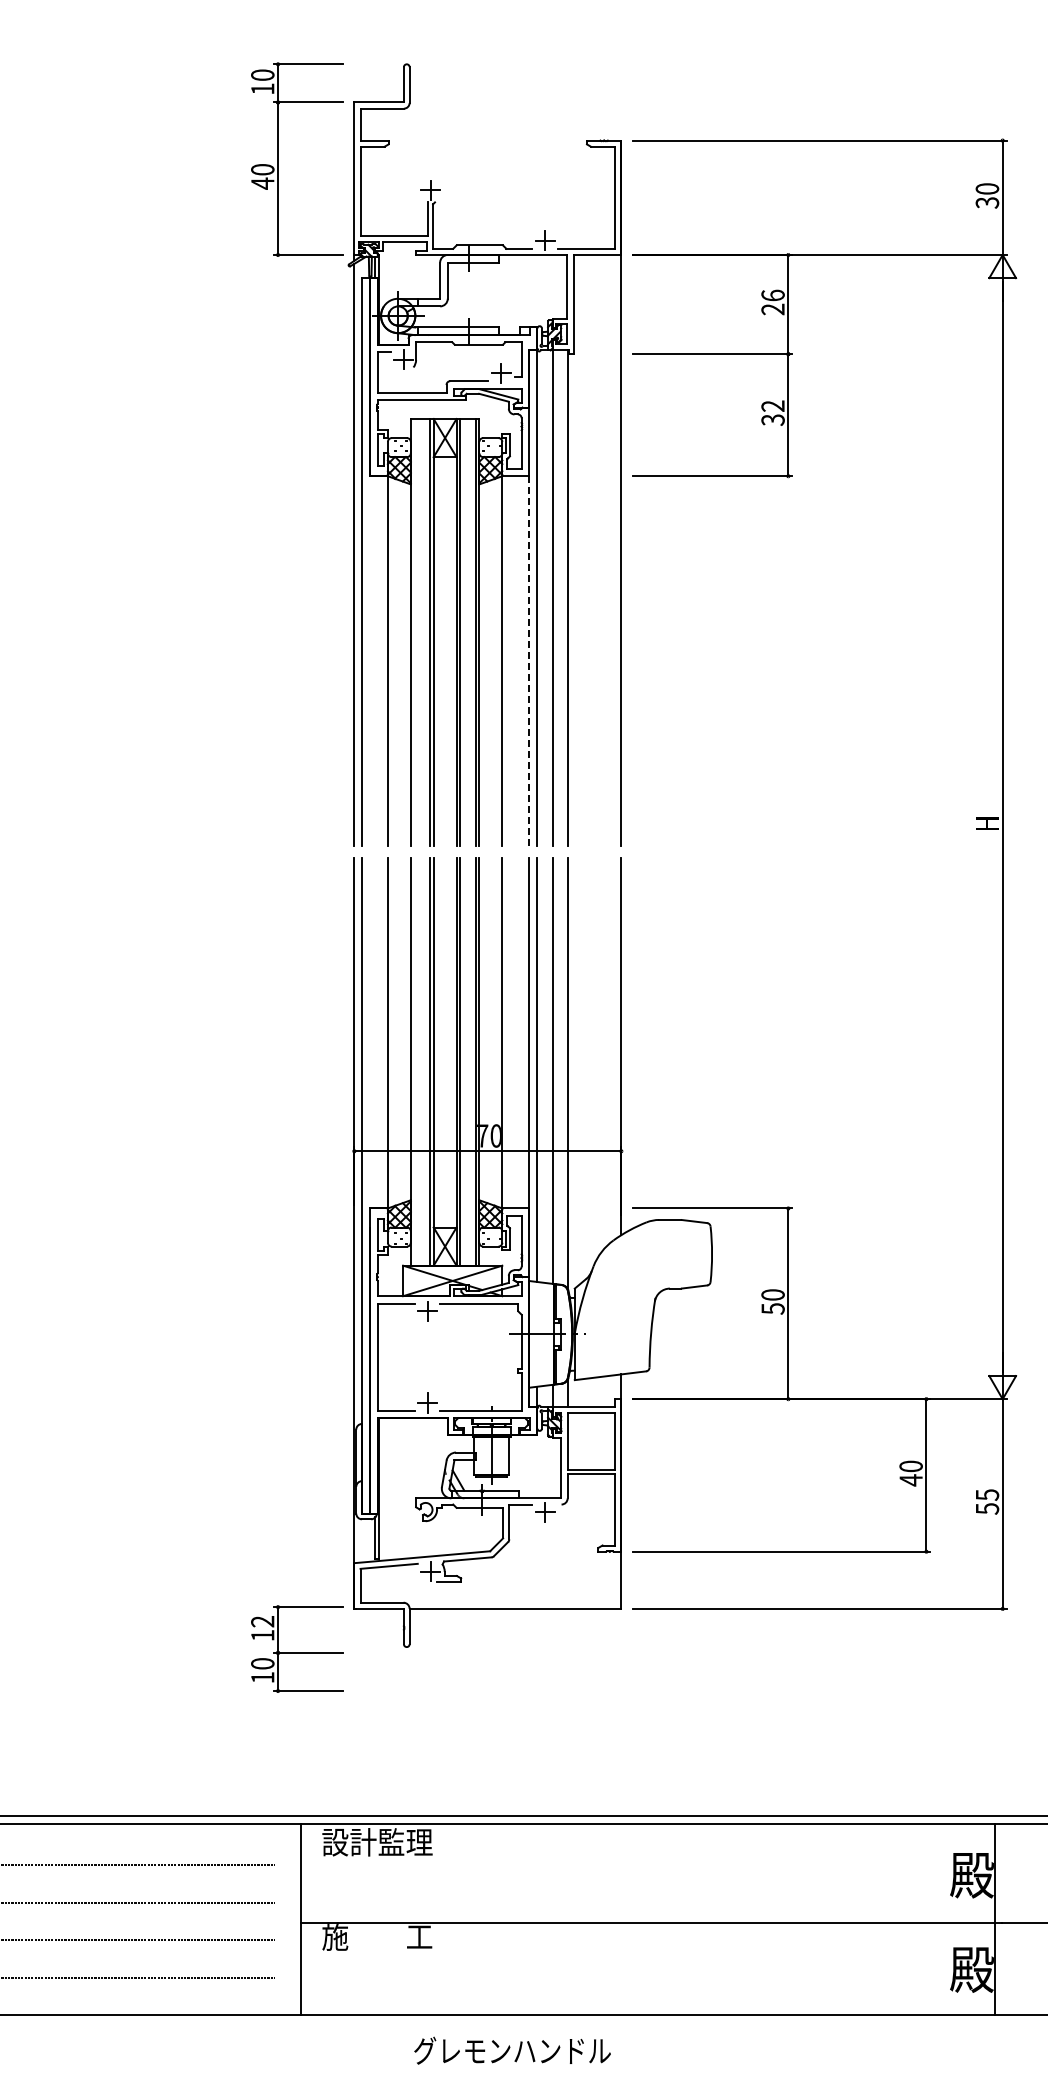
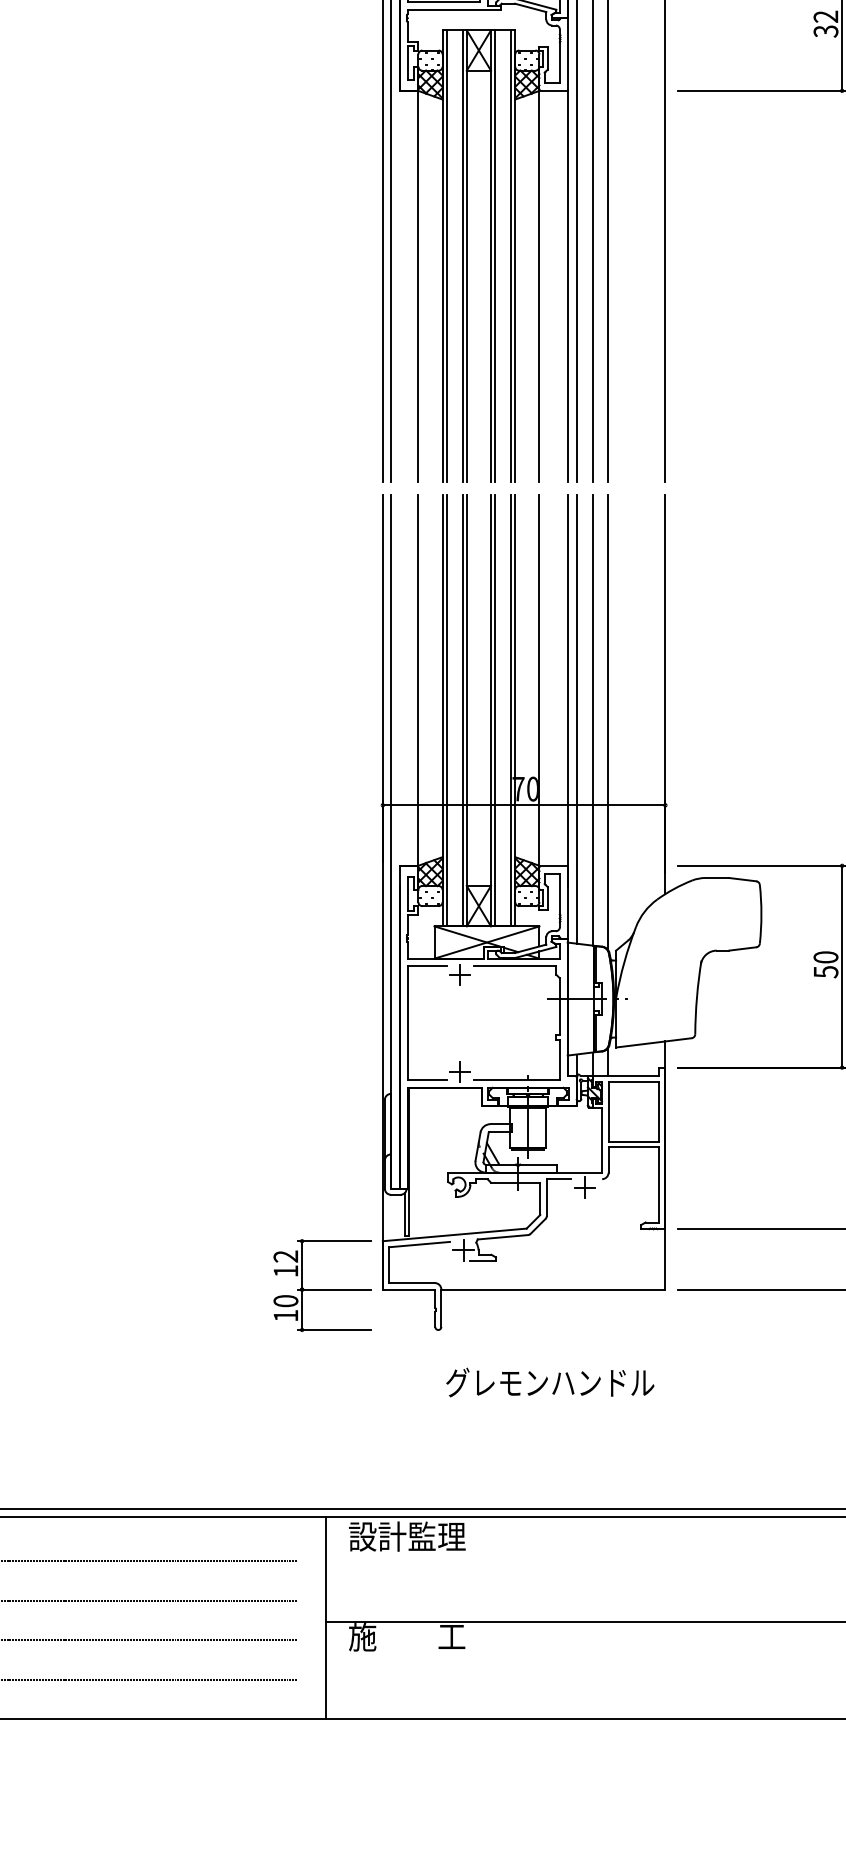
line: (414, 632) -> (446, 256), added
line: (529, 660) -> (568, 285), dashed -> solid
line: (414, 1061) -> (446, 710), added
part: (297, 1648) -> (322, 1284), moved
text: (512, 2050) -> (550, 1382), moved

